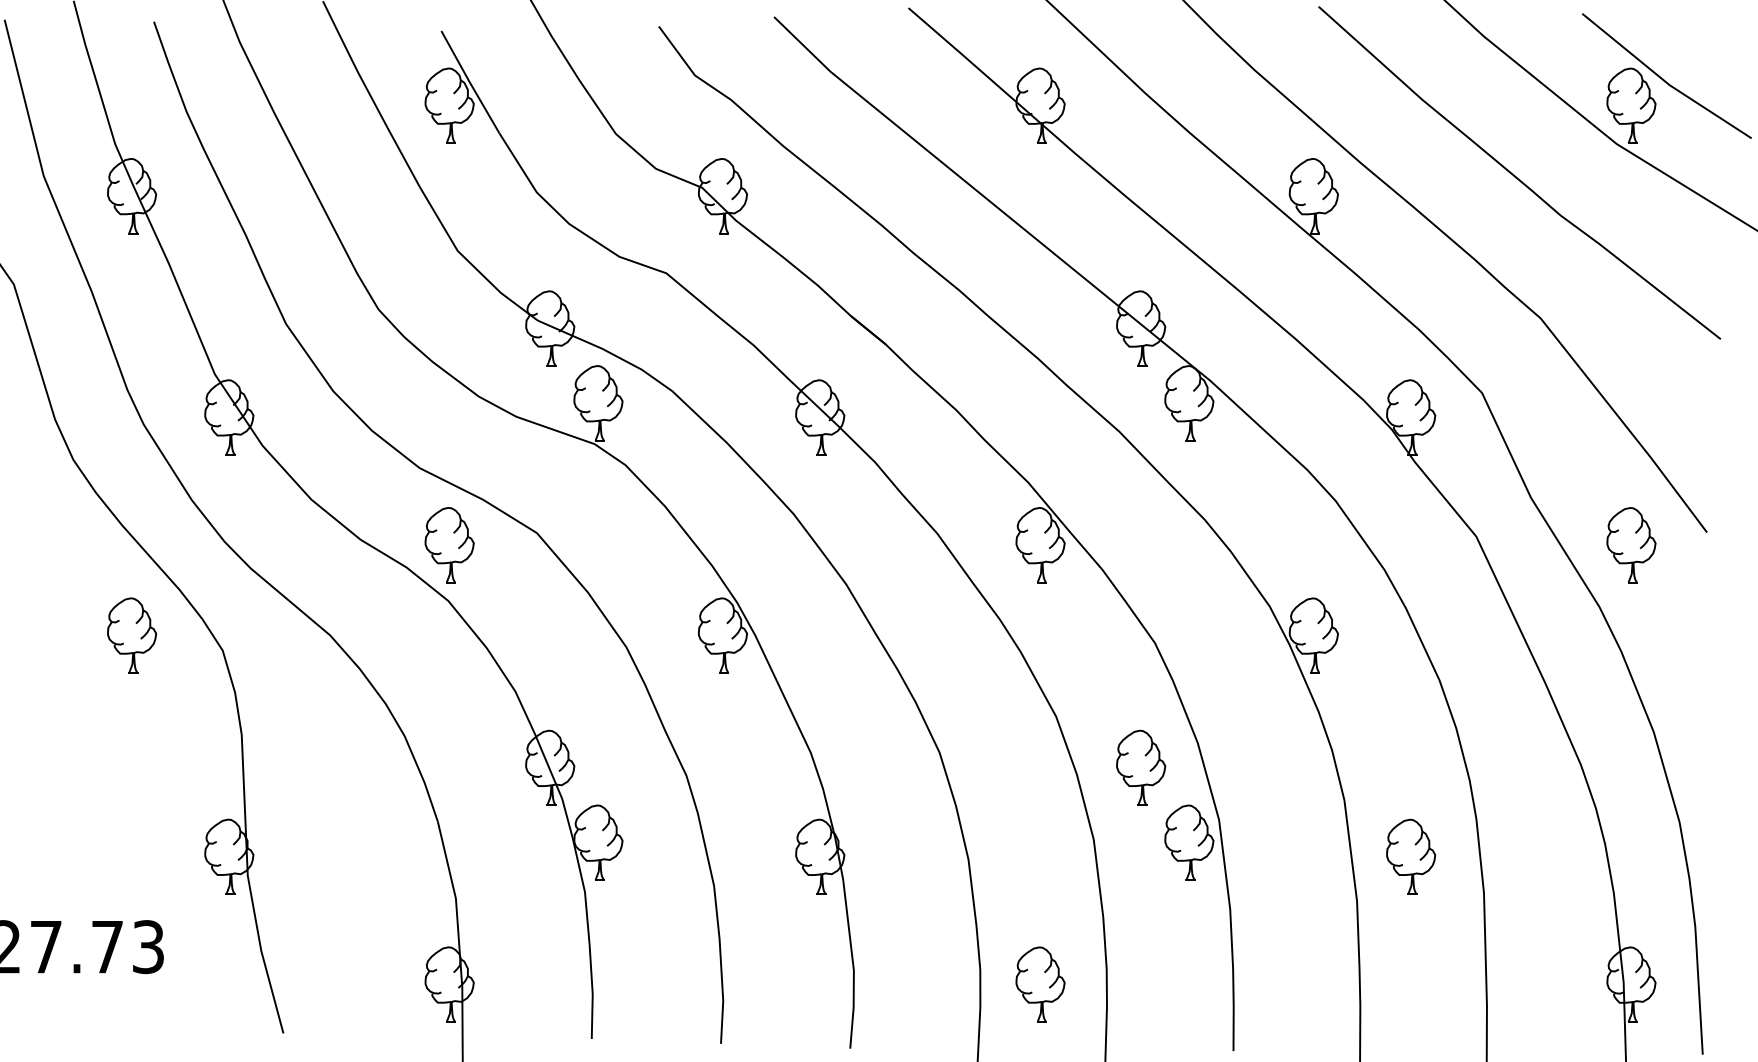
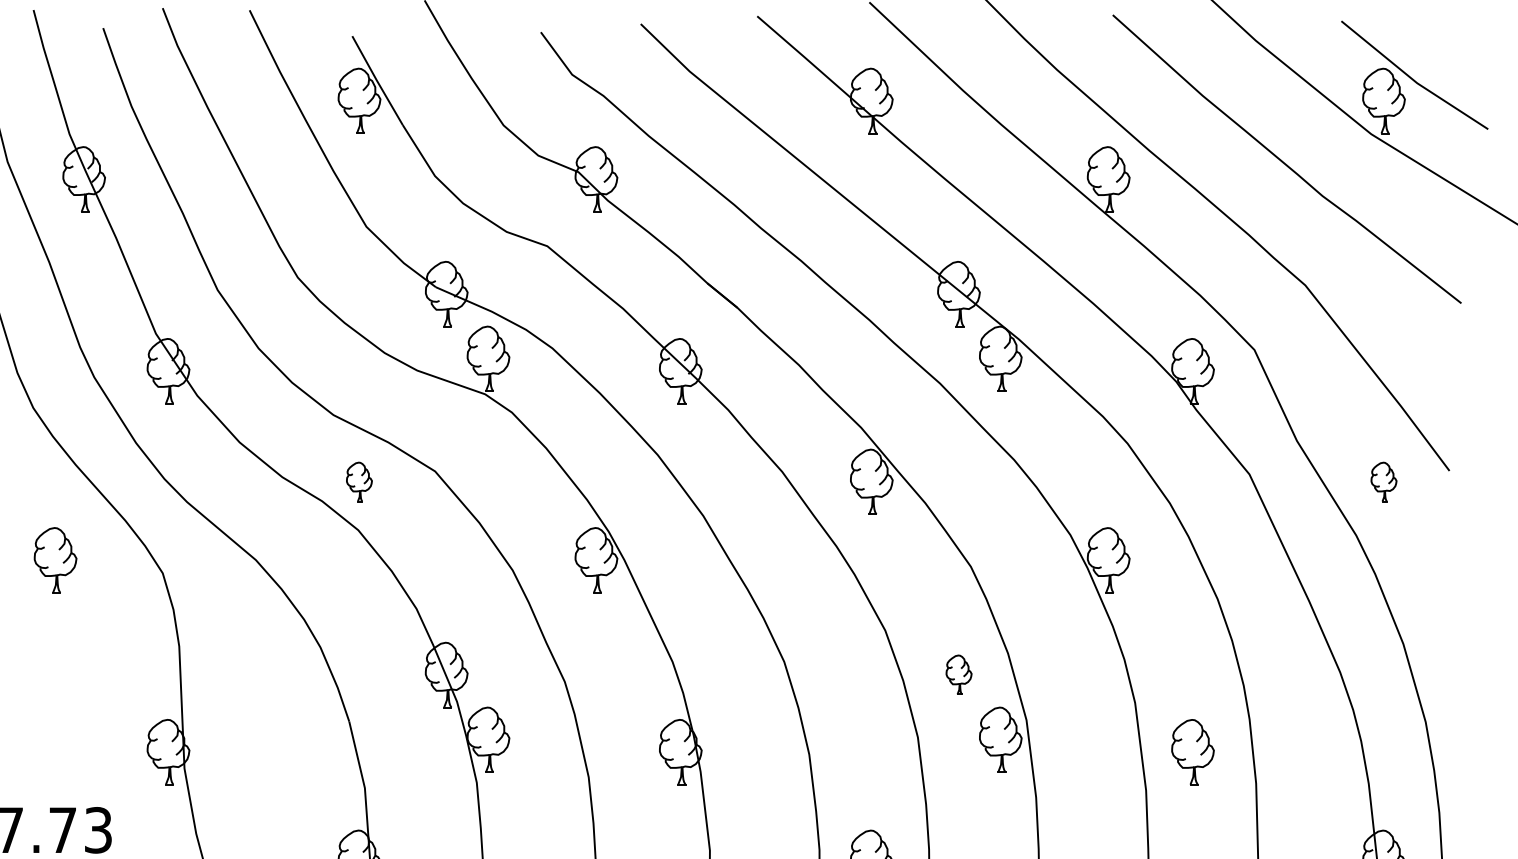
part: (449, 545) -> (359, 482), size x0.6
part: (1631, 545) -> (1384, 482), size x0.6
part: (132, 635) -> (55, 560), moved
part: (1141, 767) -> (959, 674), size x0.6

